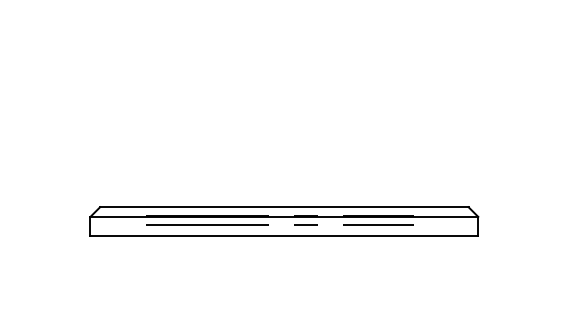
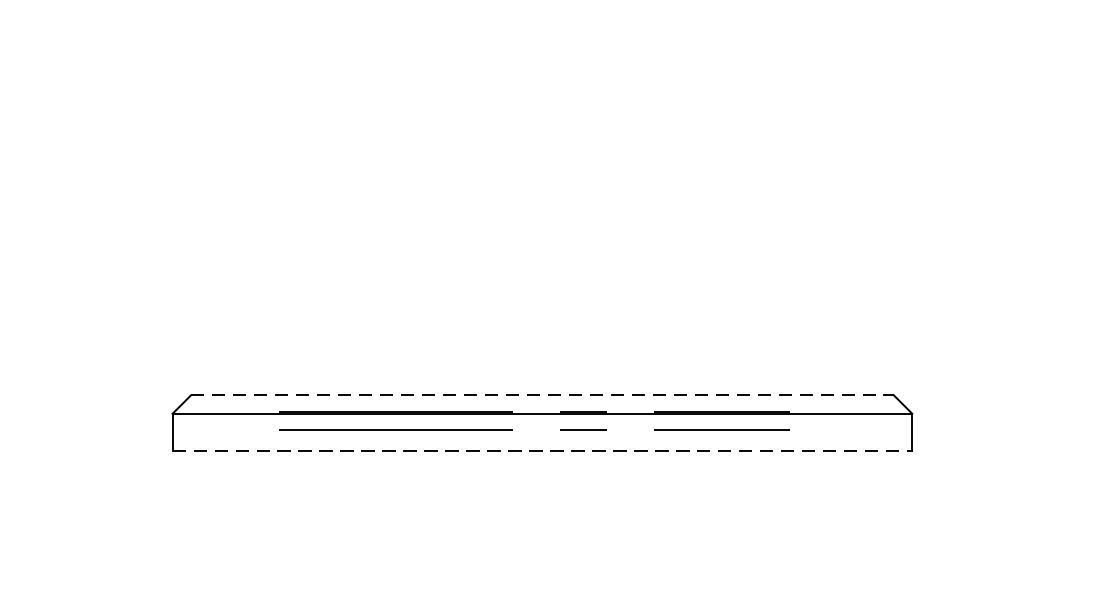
line: (284, 207) -> (542, 395), solid -> dashed
line: (284, 236) -> (542, 451), solid -> dashed

